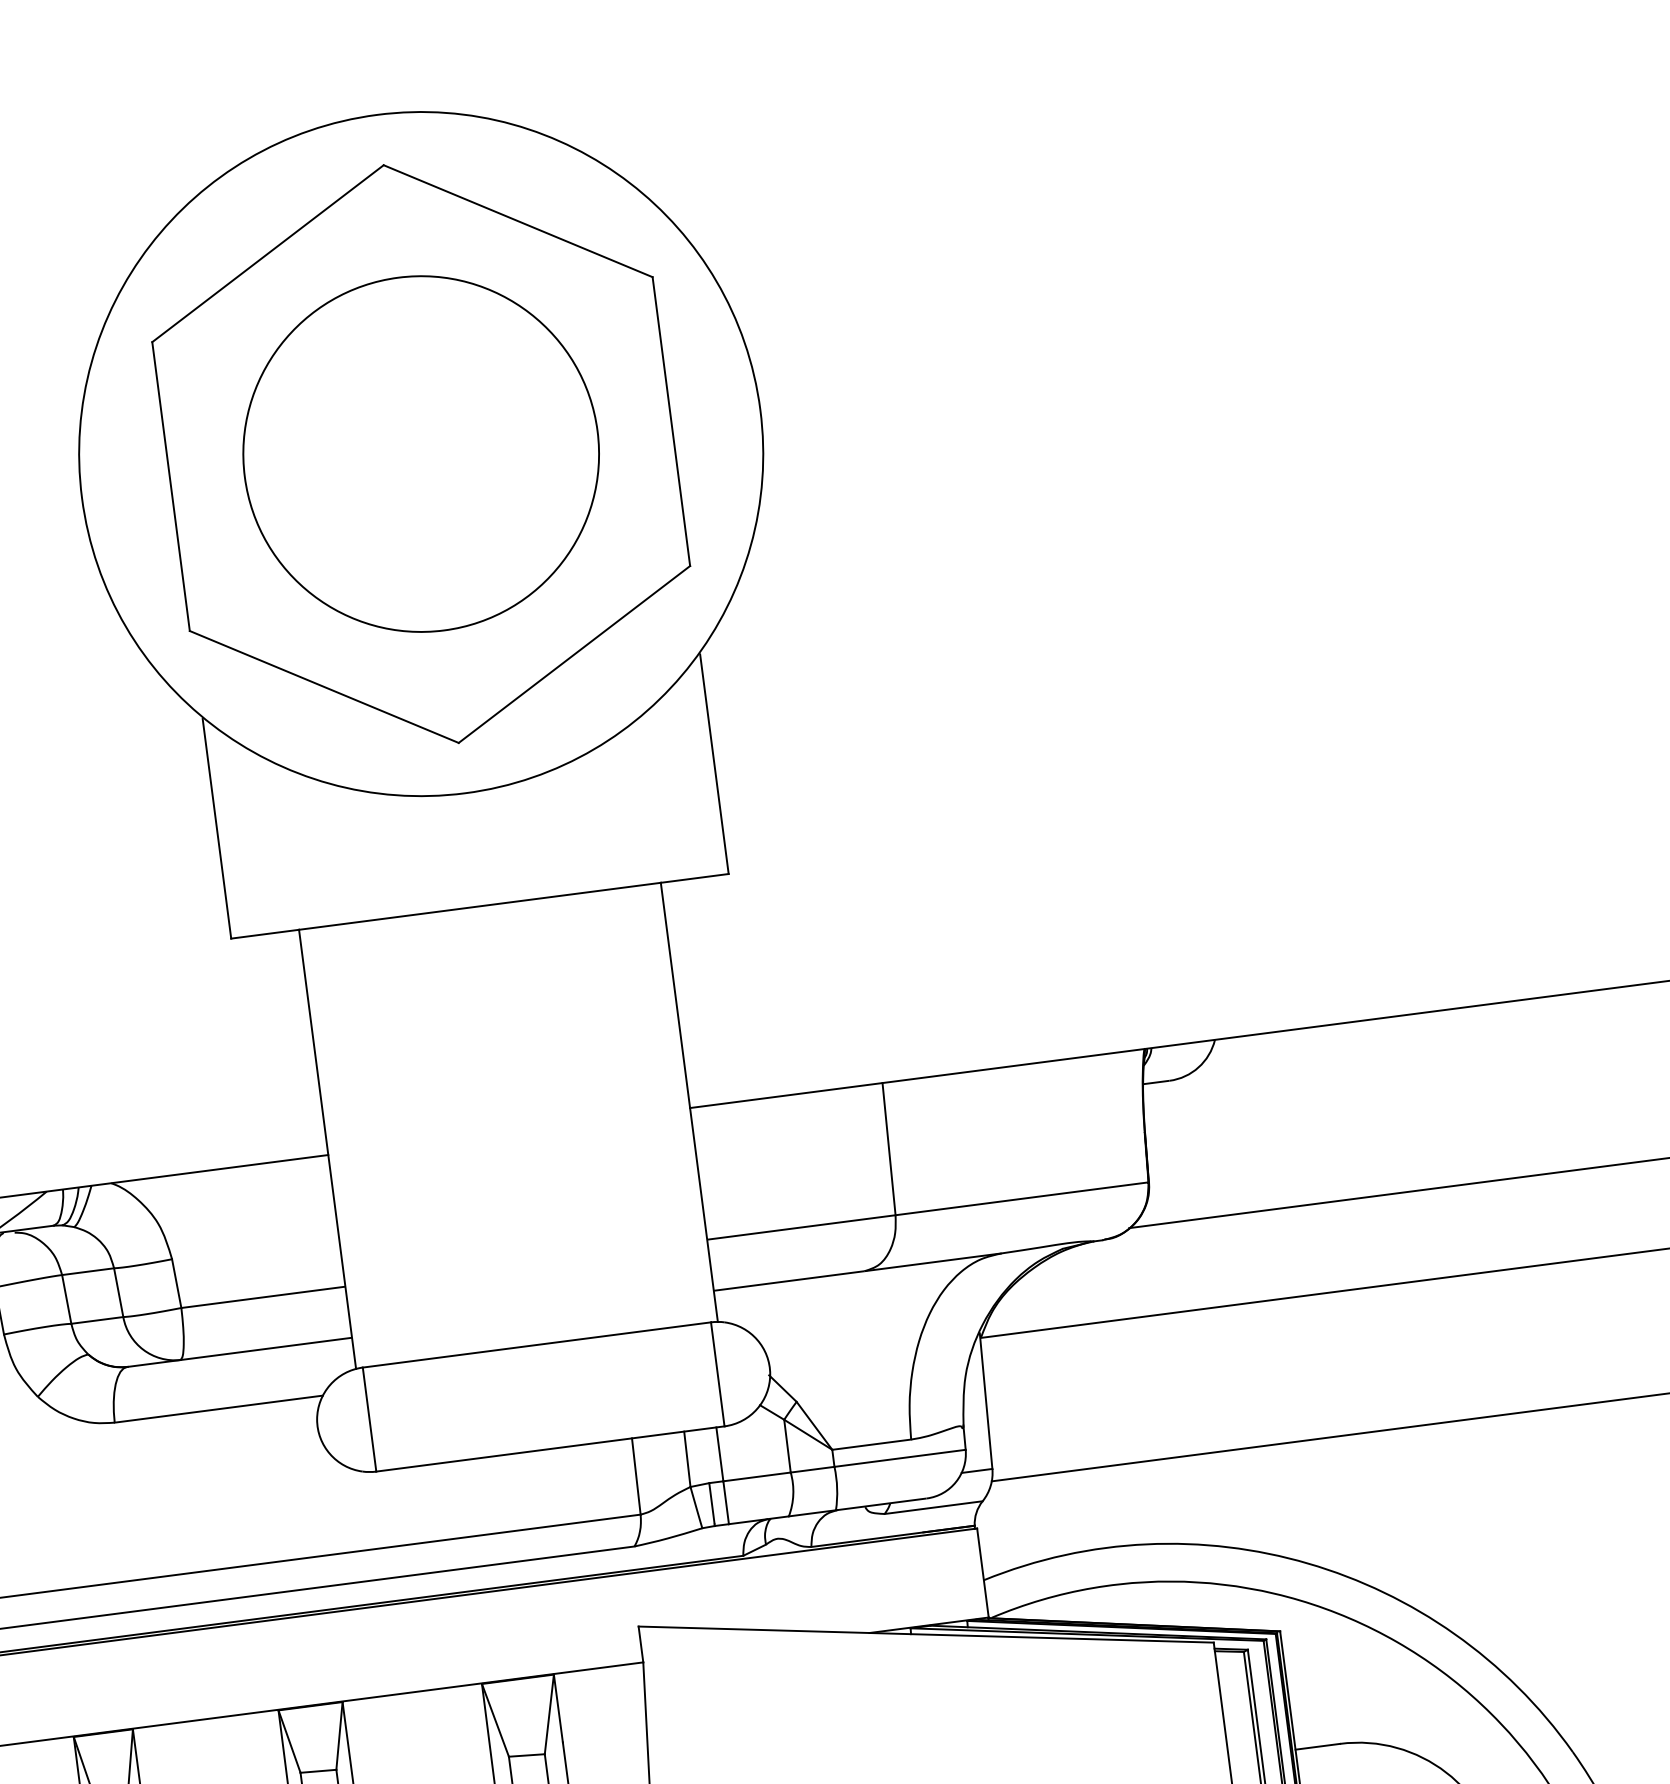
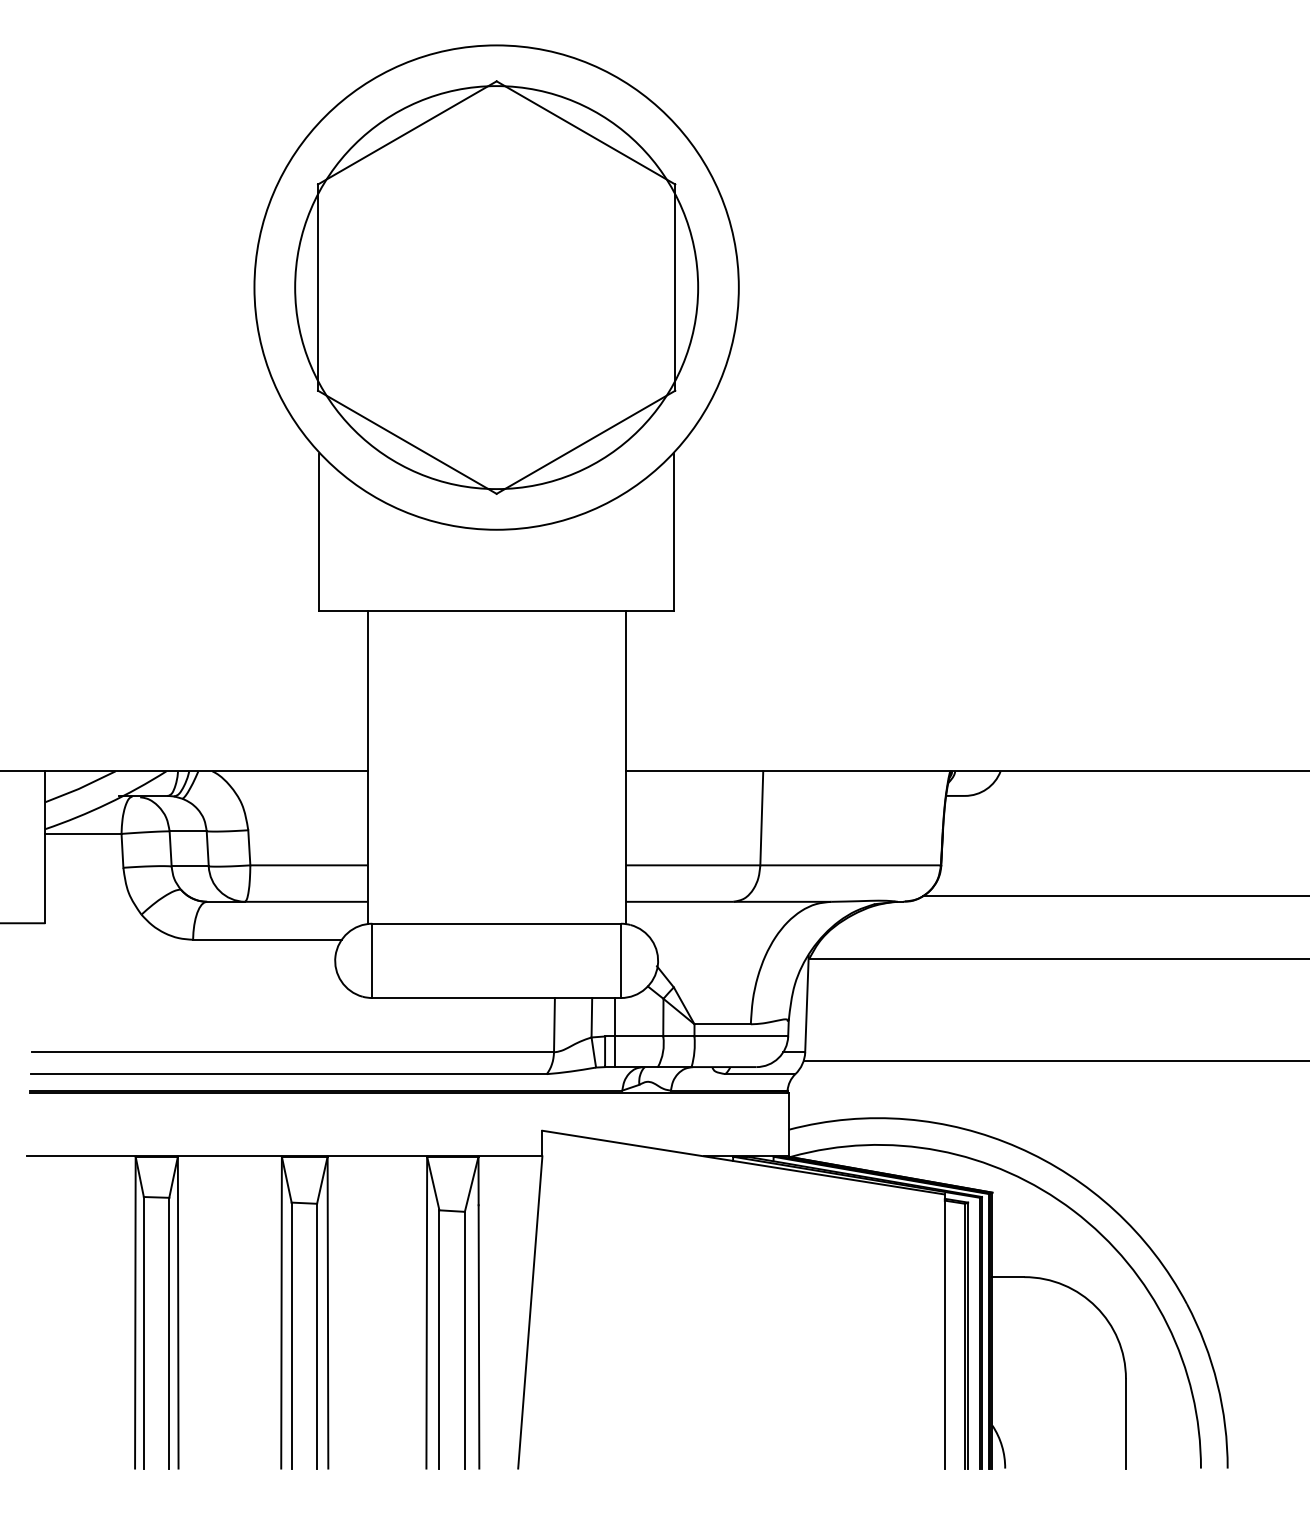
circle: (420, 453) -> (496, 287), size x1.6

